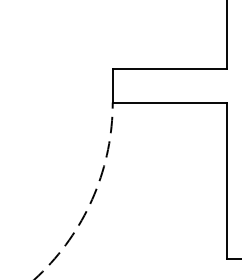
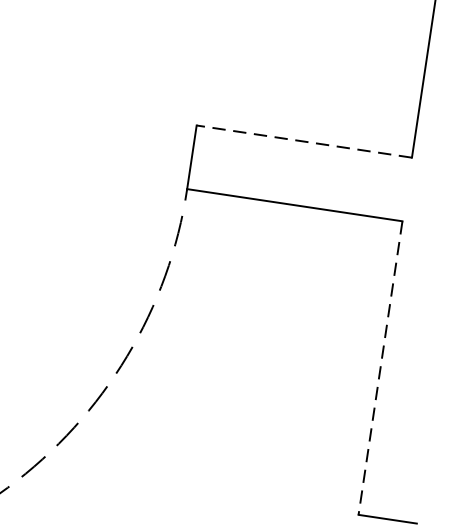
line: (169, 68) -> (303, 140), solid -> dashed
line: (227, 180) -> (381, 368), solid -> dashed

